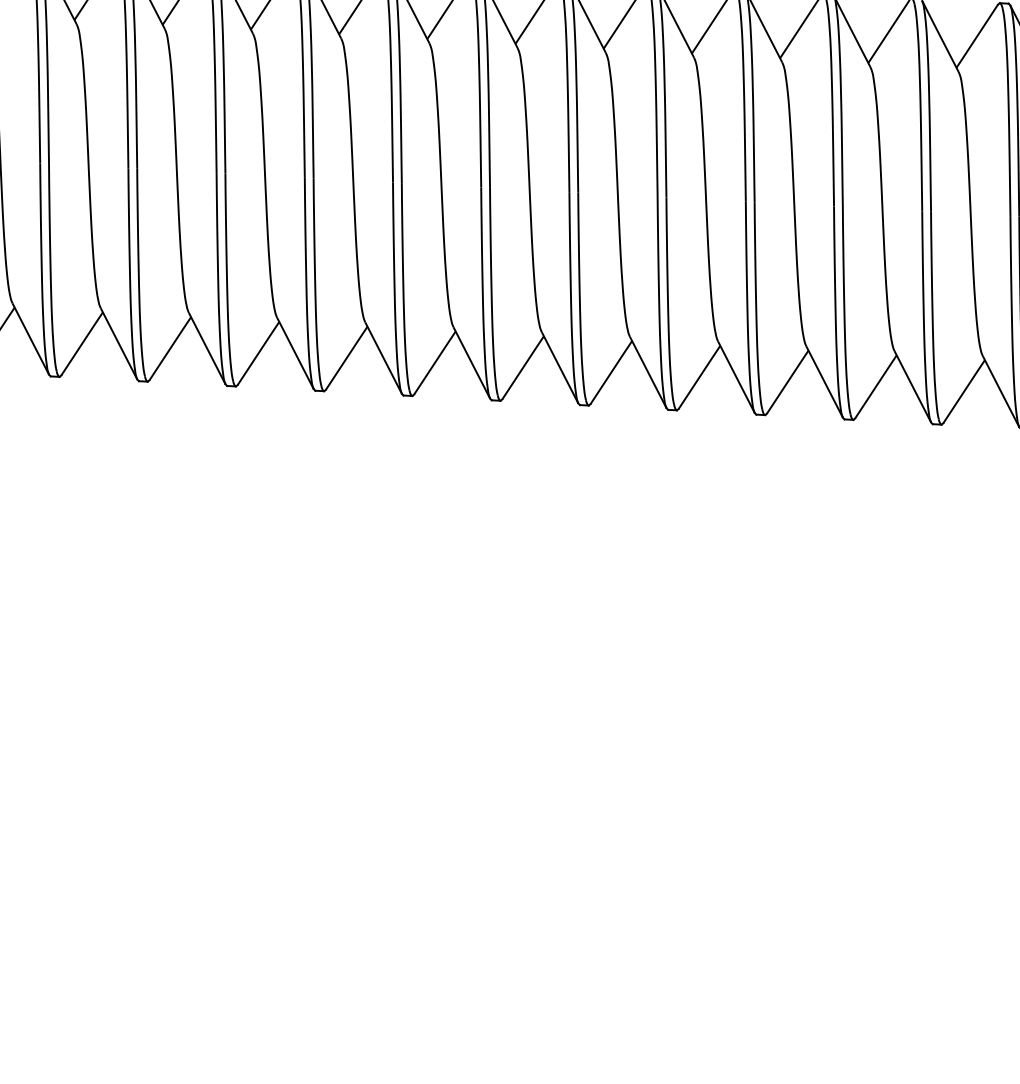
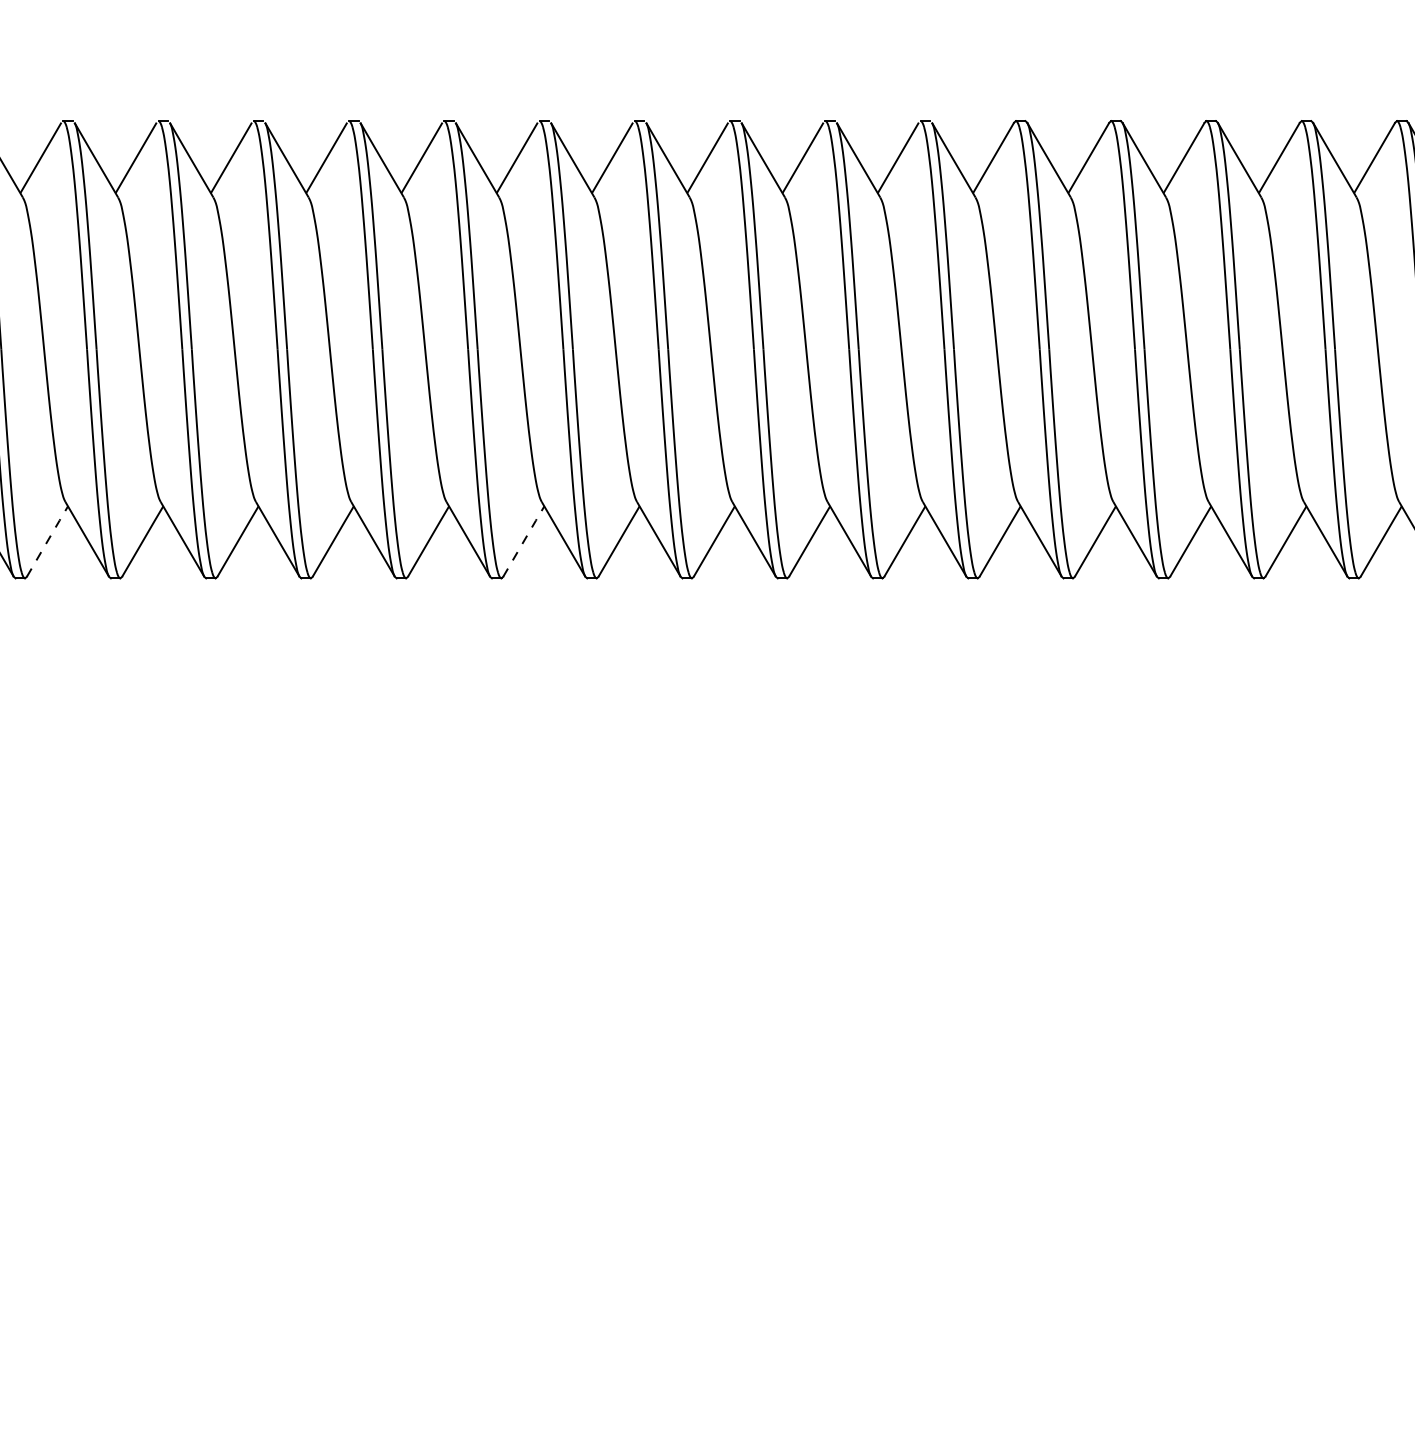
line: (82, 343) -> (47, 541), solid -> dashed
line: (523, 367) -> (524, 541), solid -> dashed

